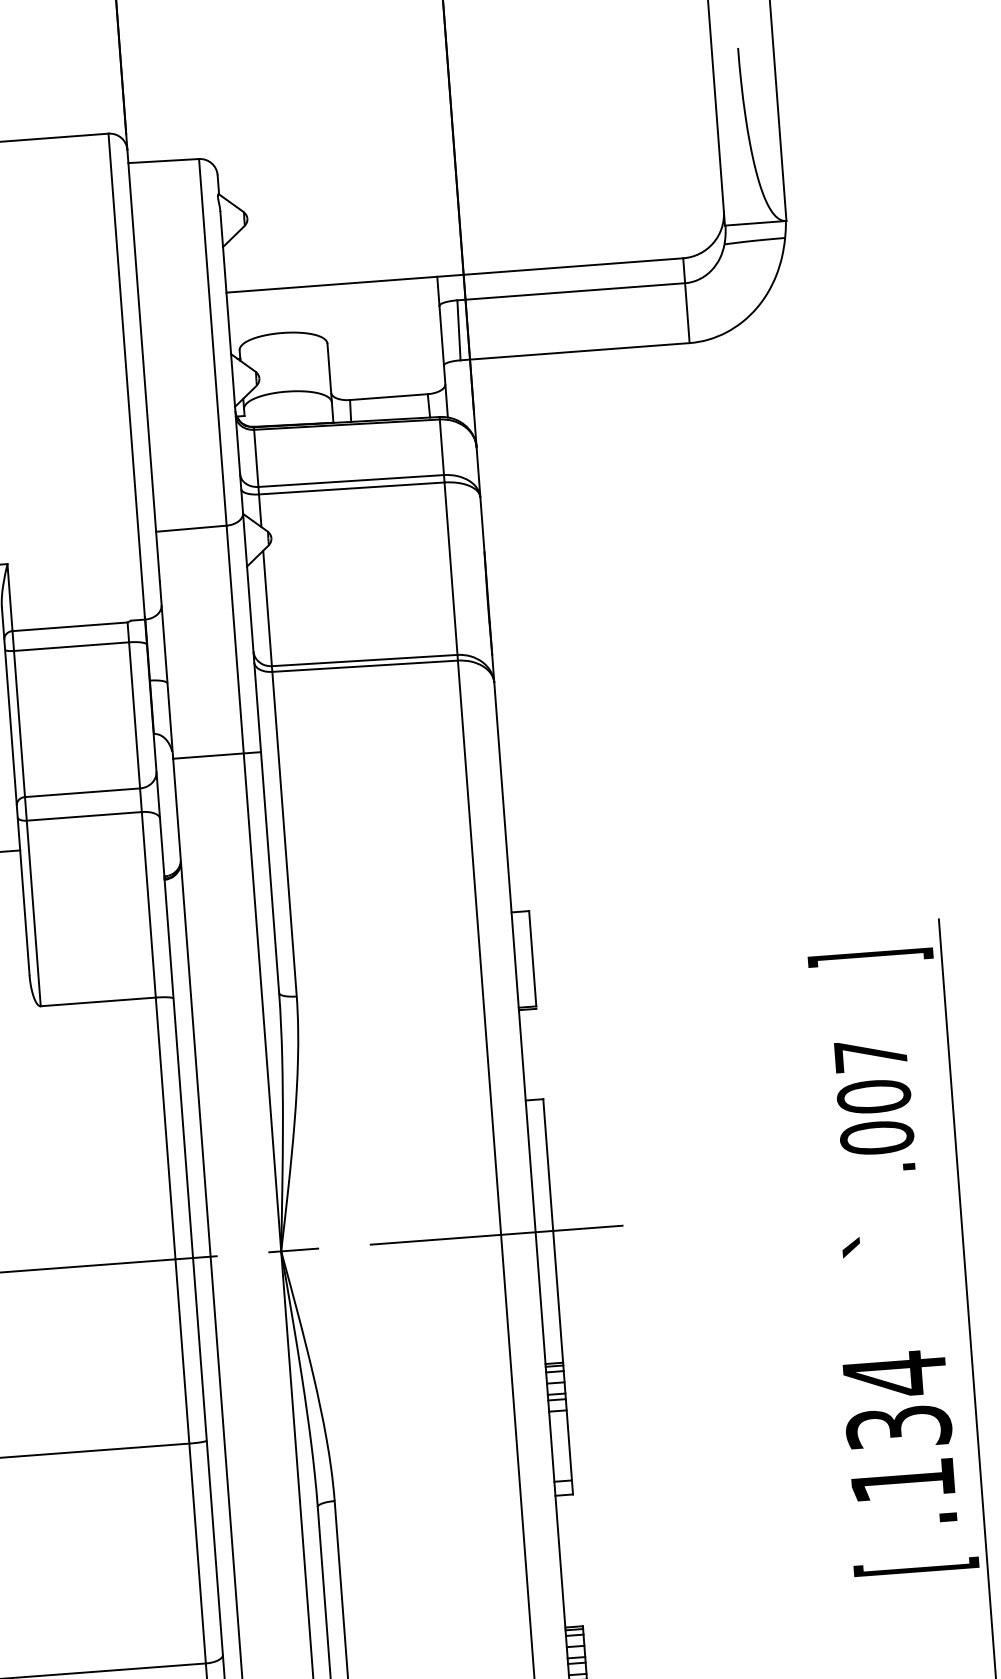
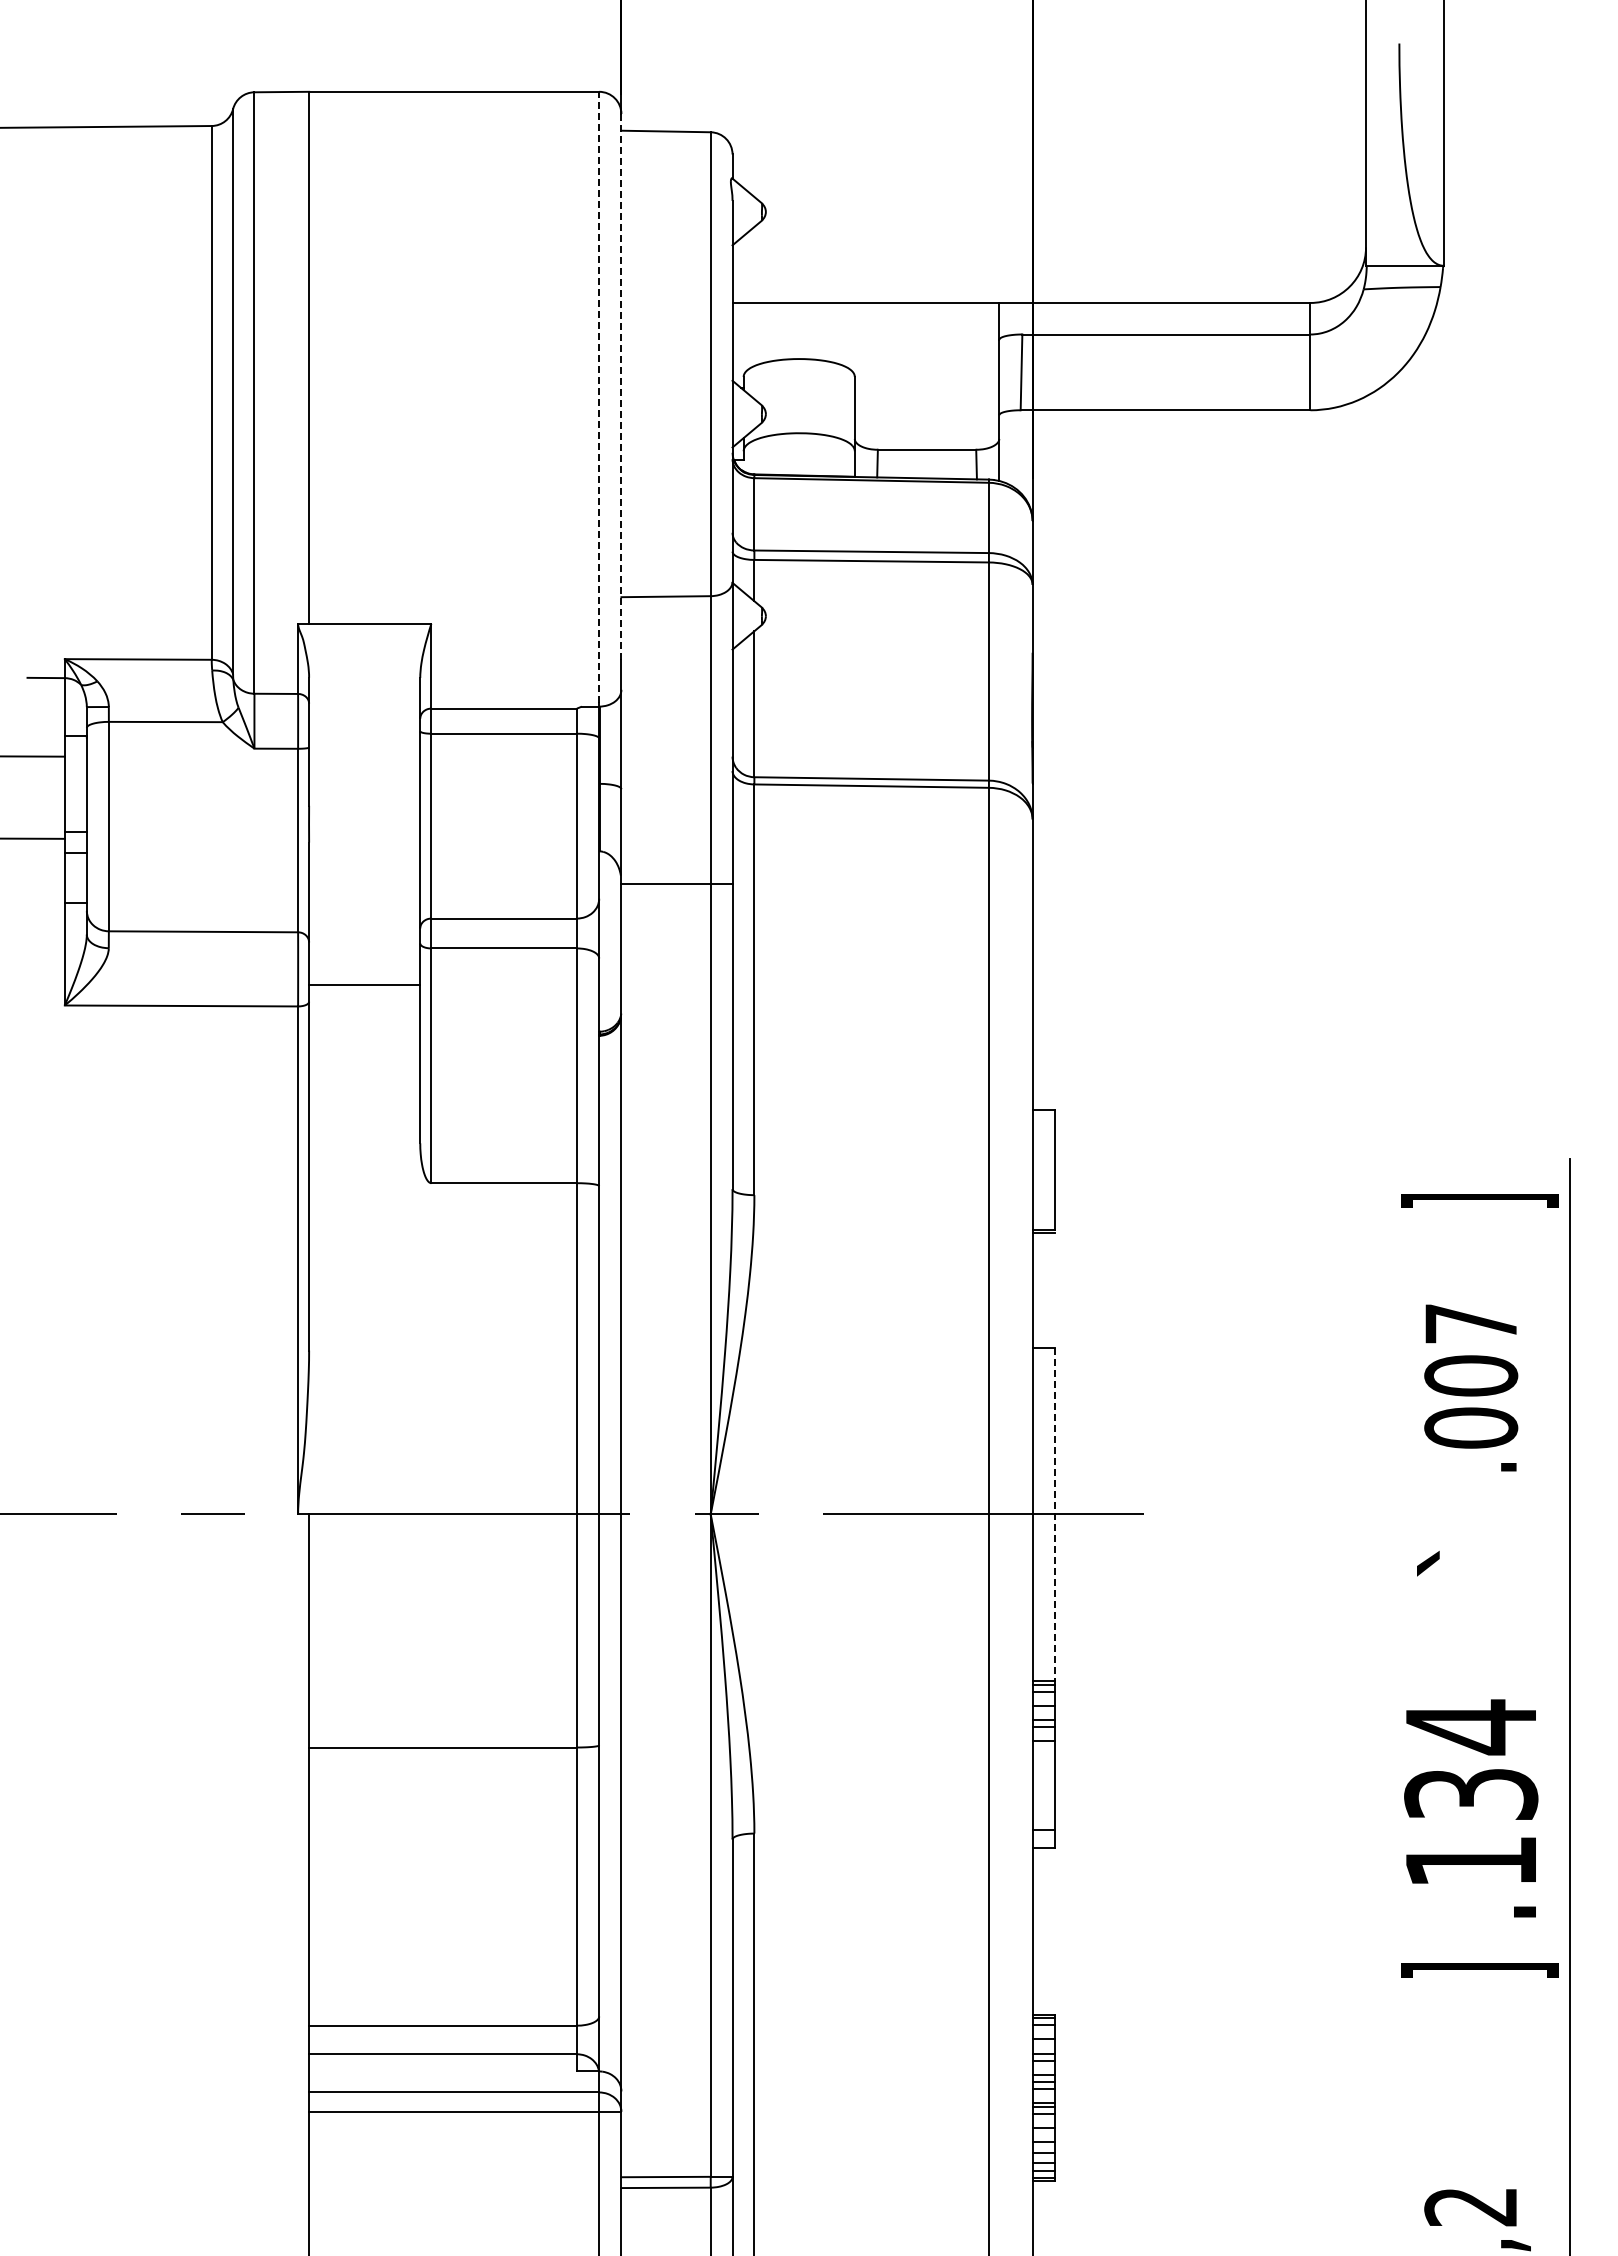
line: (143, 366) -> (621, 387), solid -> dashed
line: (126, 375) -> (599, 397), solid -> dashed
line: (552, 1231) -> (1054, 1514), solid -> dashed
text: (915, 1566) -> (1479, 1970), [ -> ]

